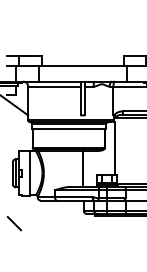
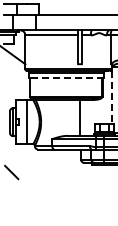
line: (68, 129) -> (65, 78), solid -> dashed
line: (114, 148) -> (111, 97), solid -> dashed

